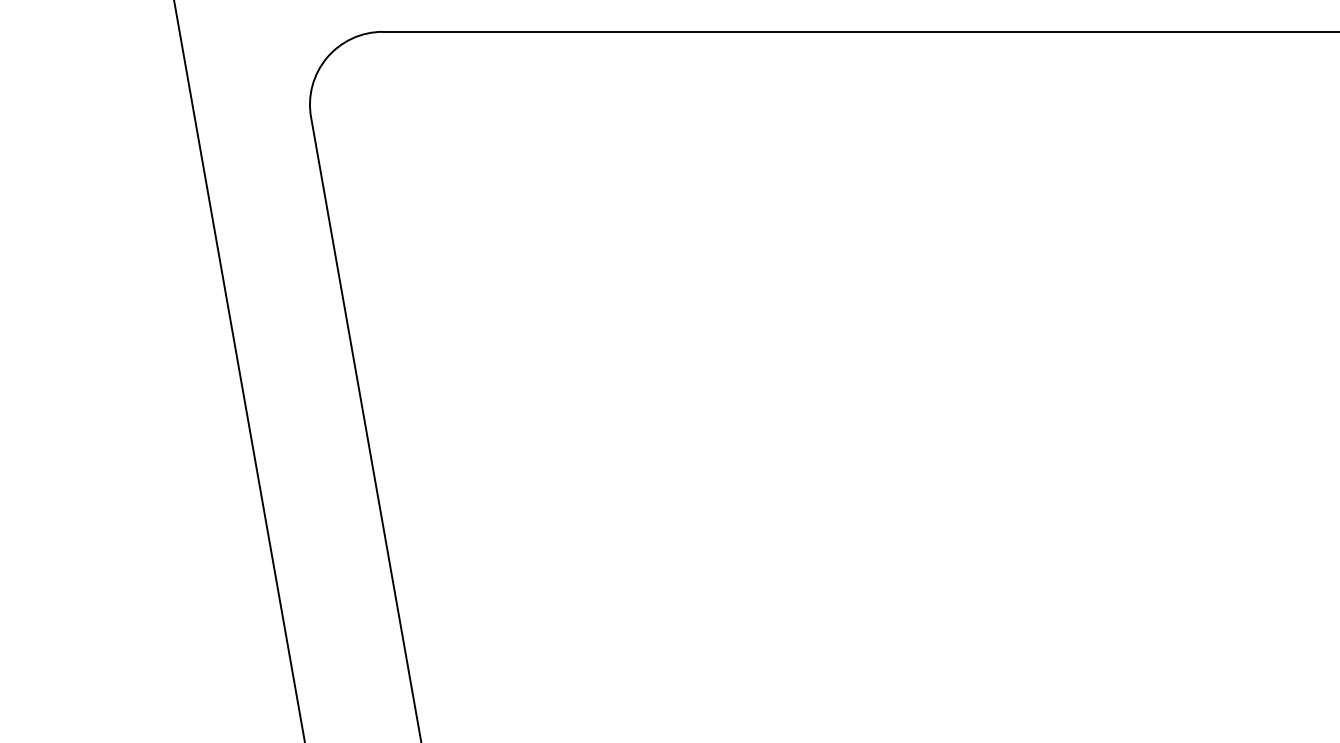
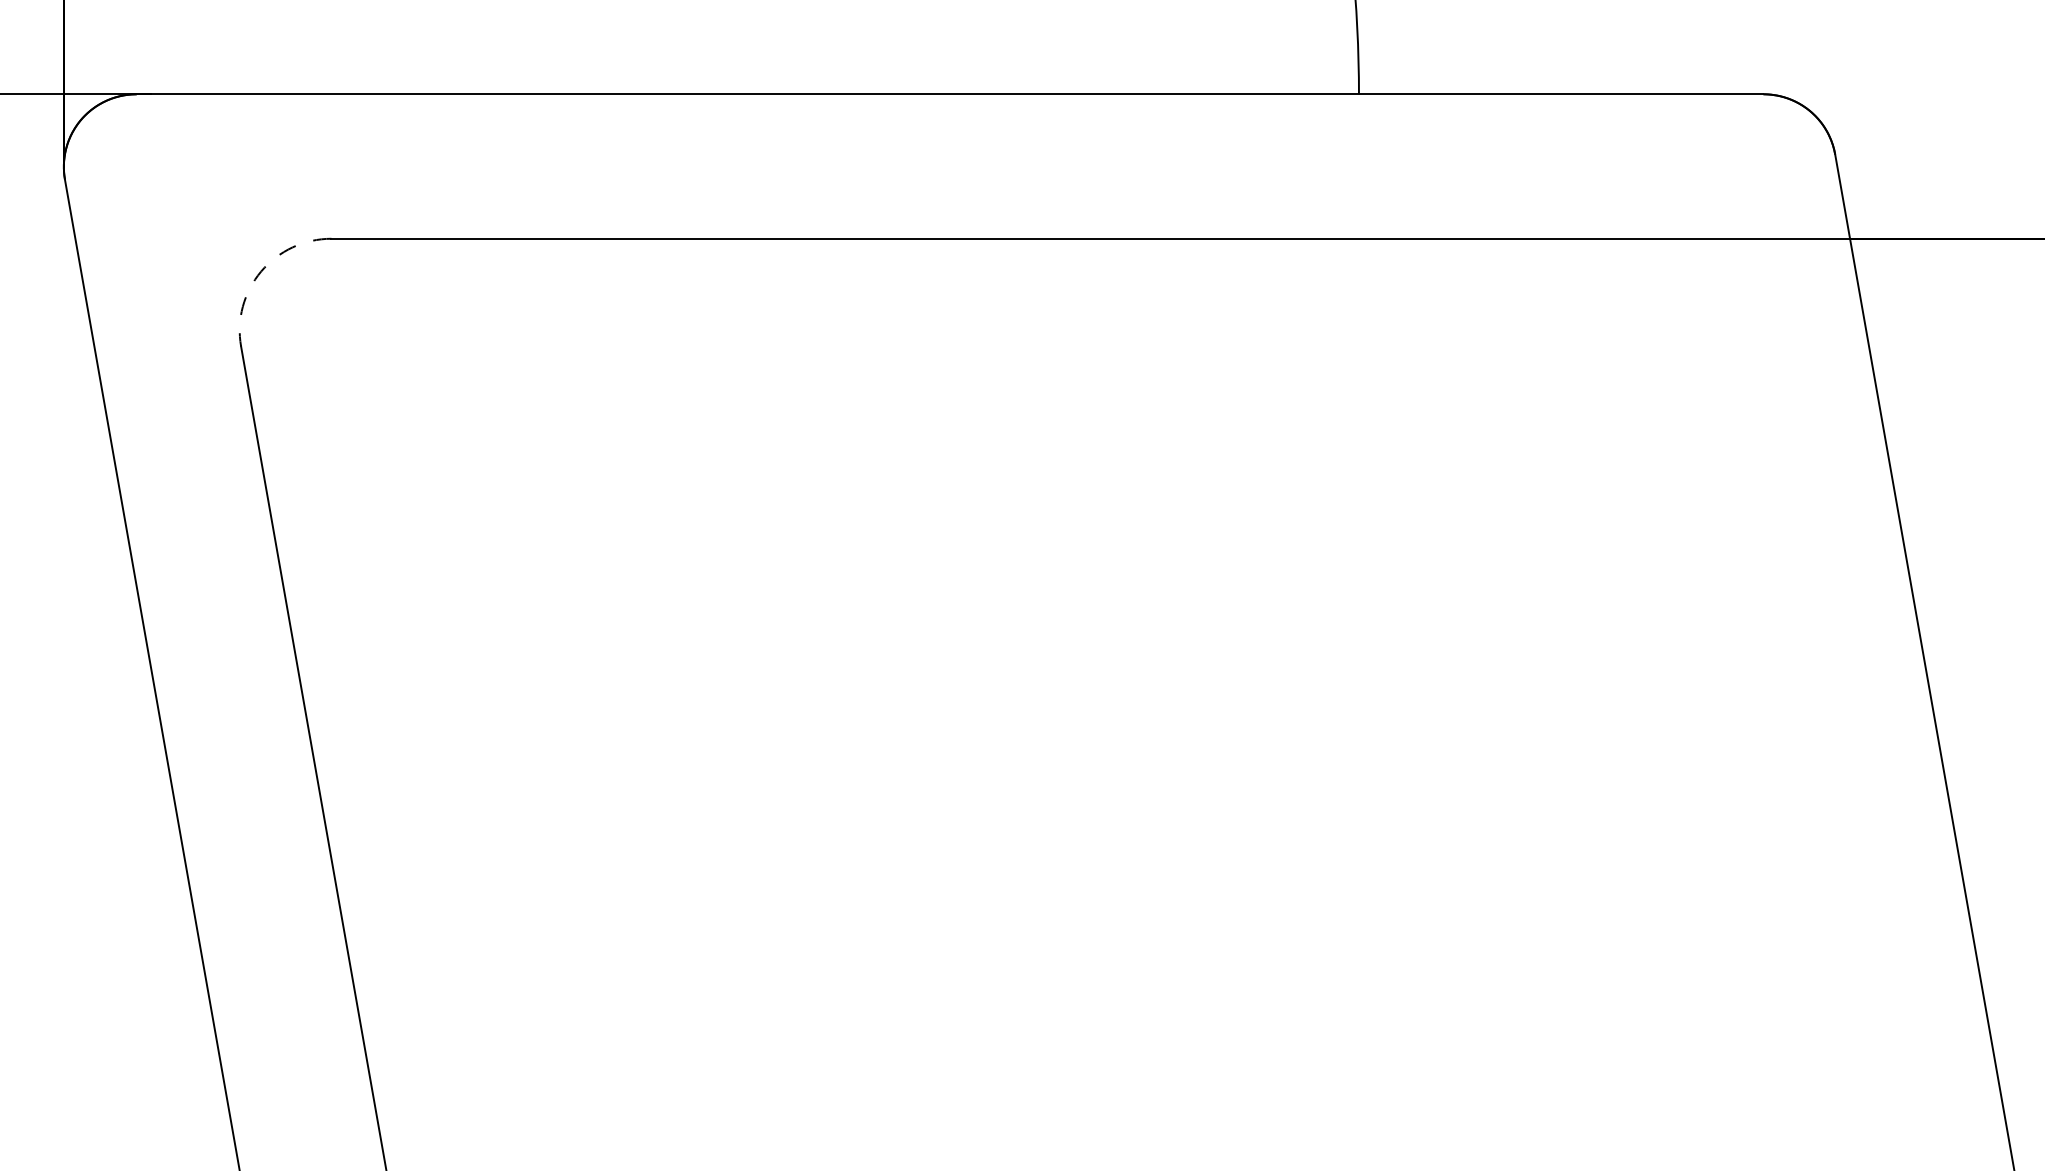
arc: (327, 57) -> (261, 271), solid -> dashed

